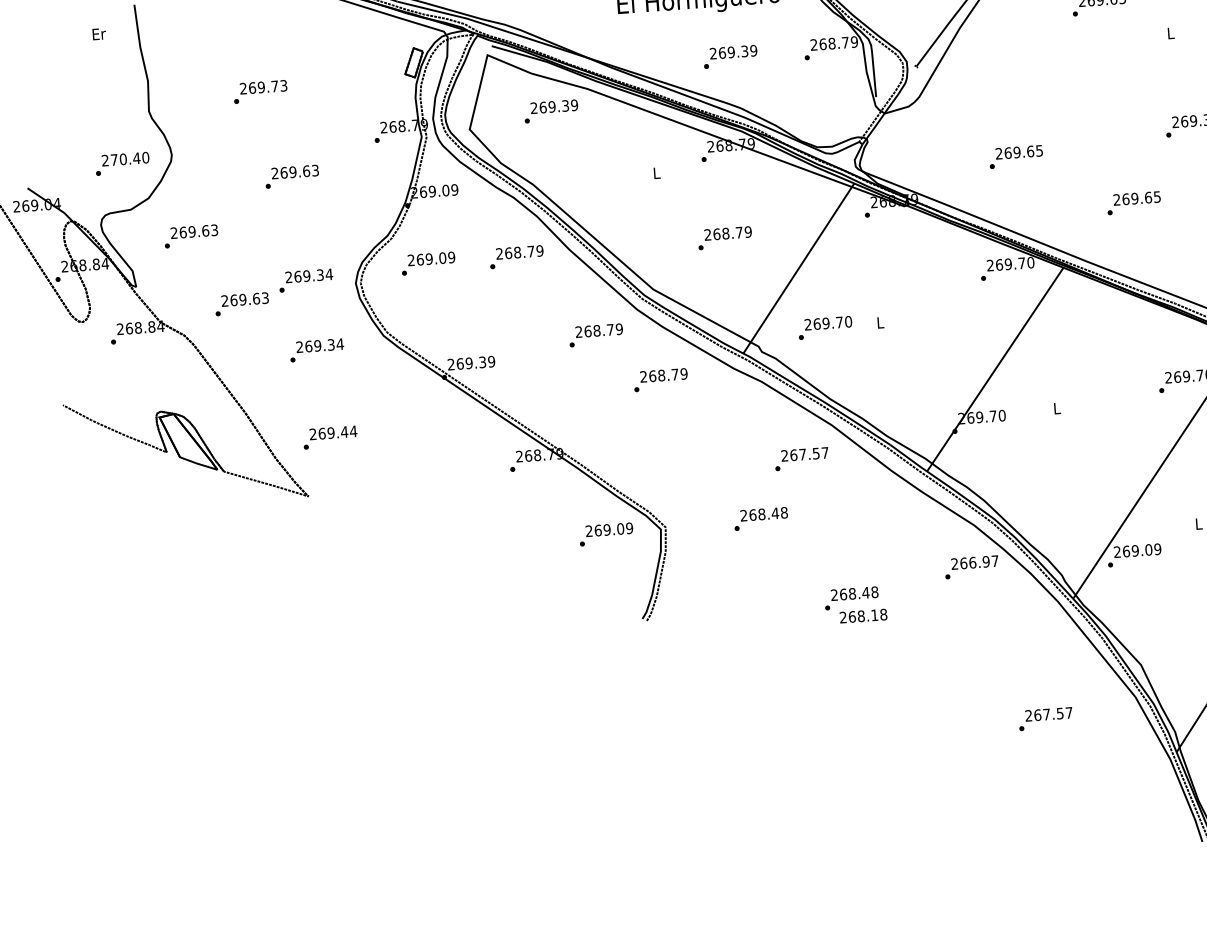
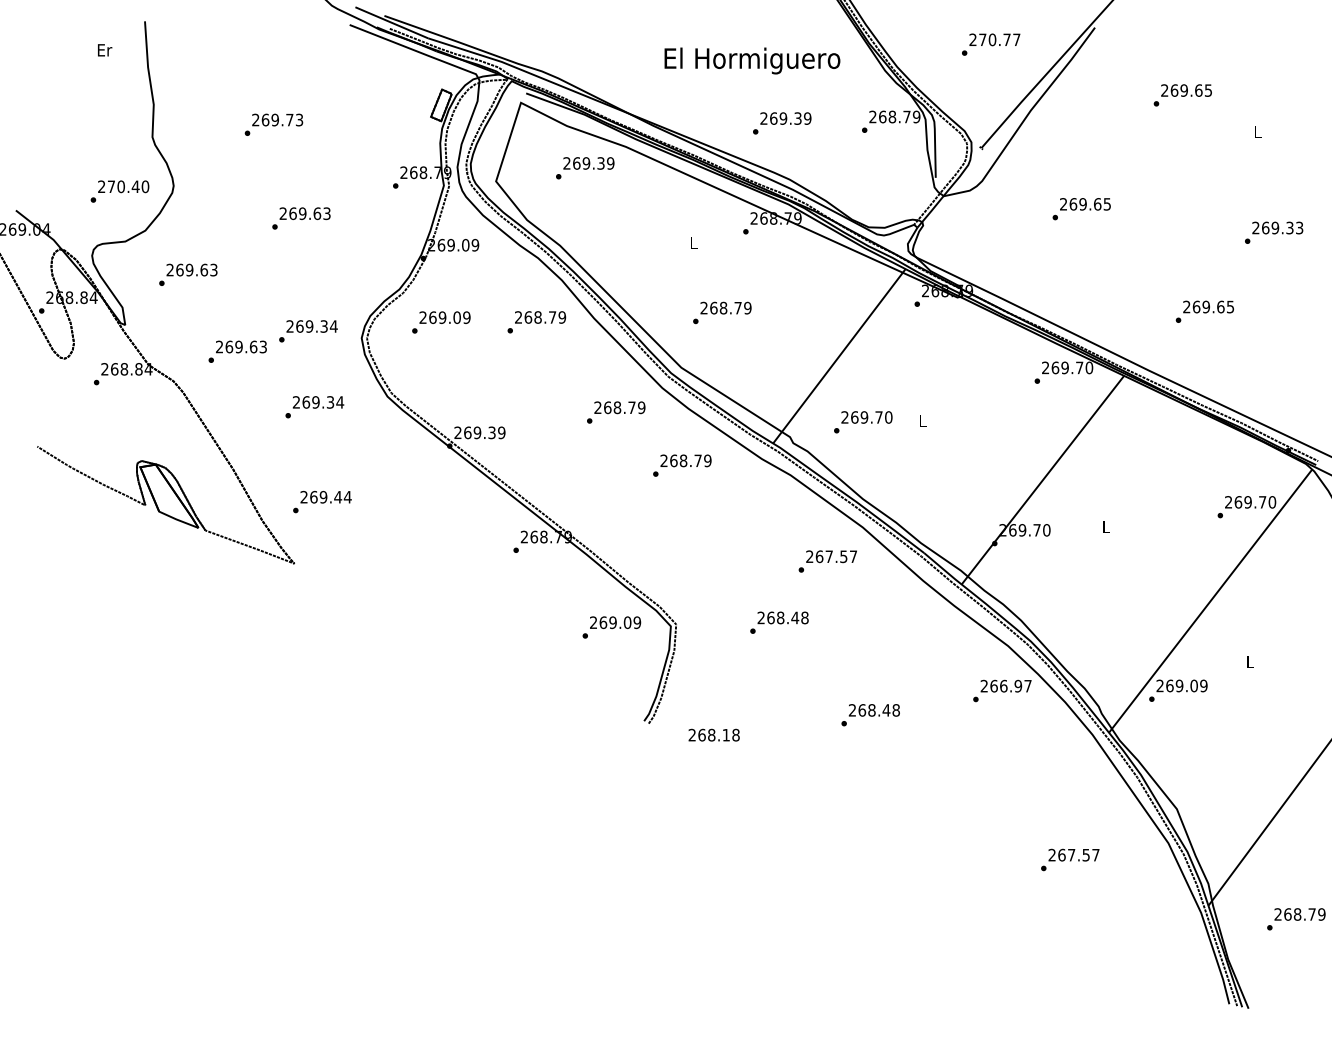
text: (1015, 157) -> (1081, 209), moved
text: (725, 237) -> (722, 312), moved
text: (862, 615) -> (713, 734), moved

